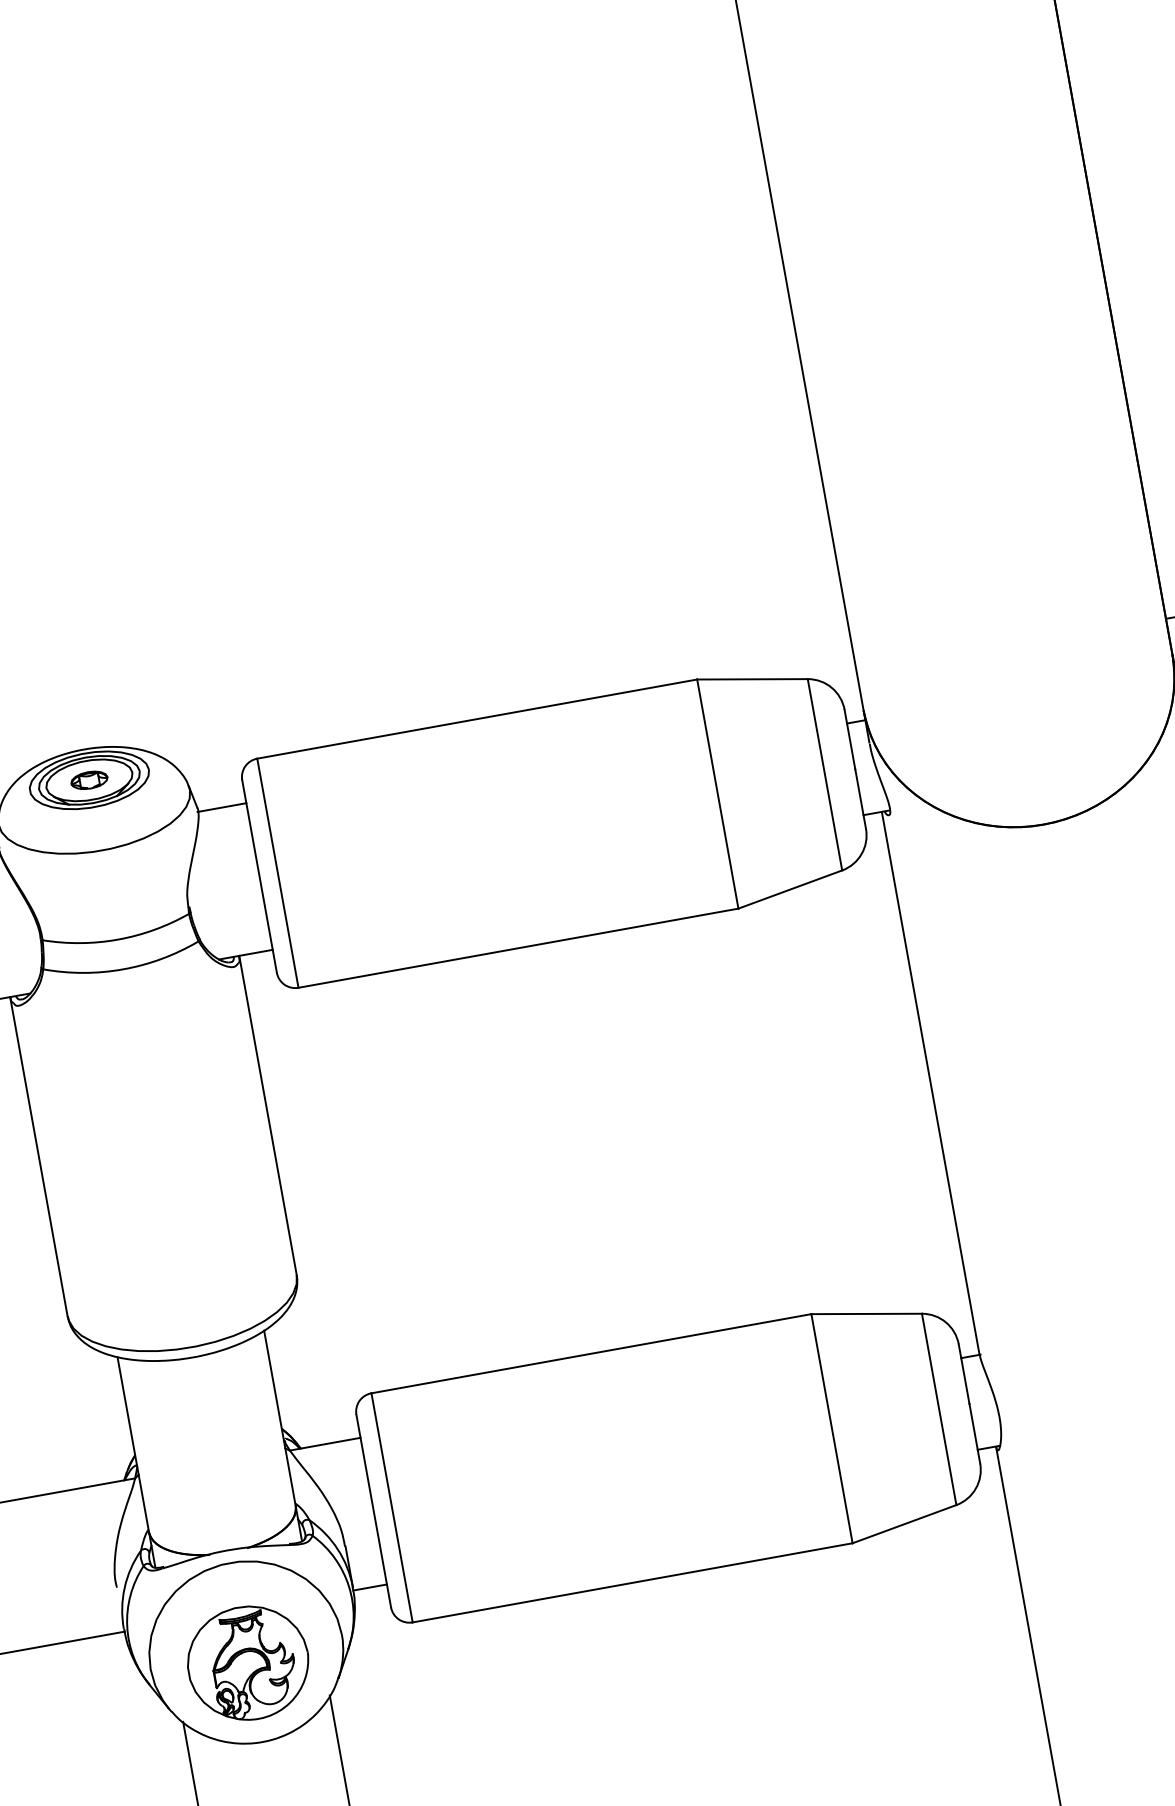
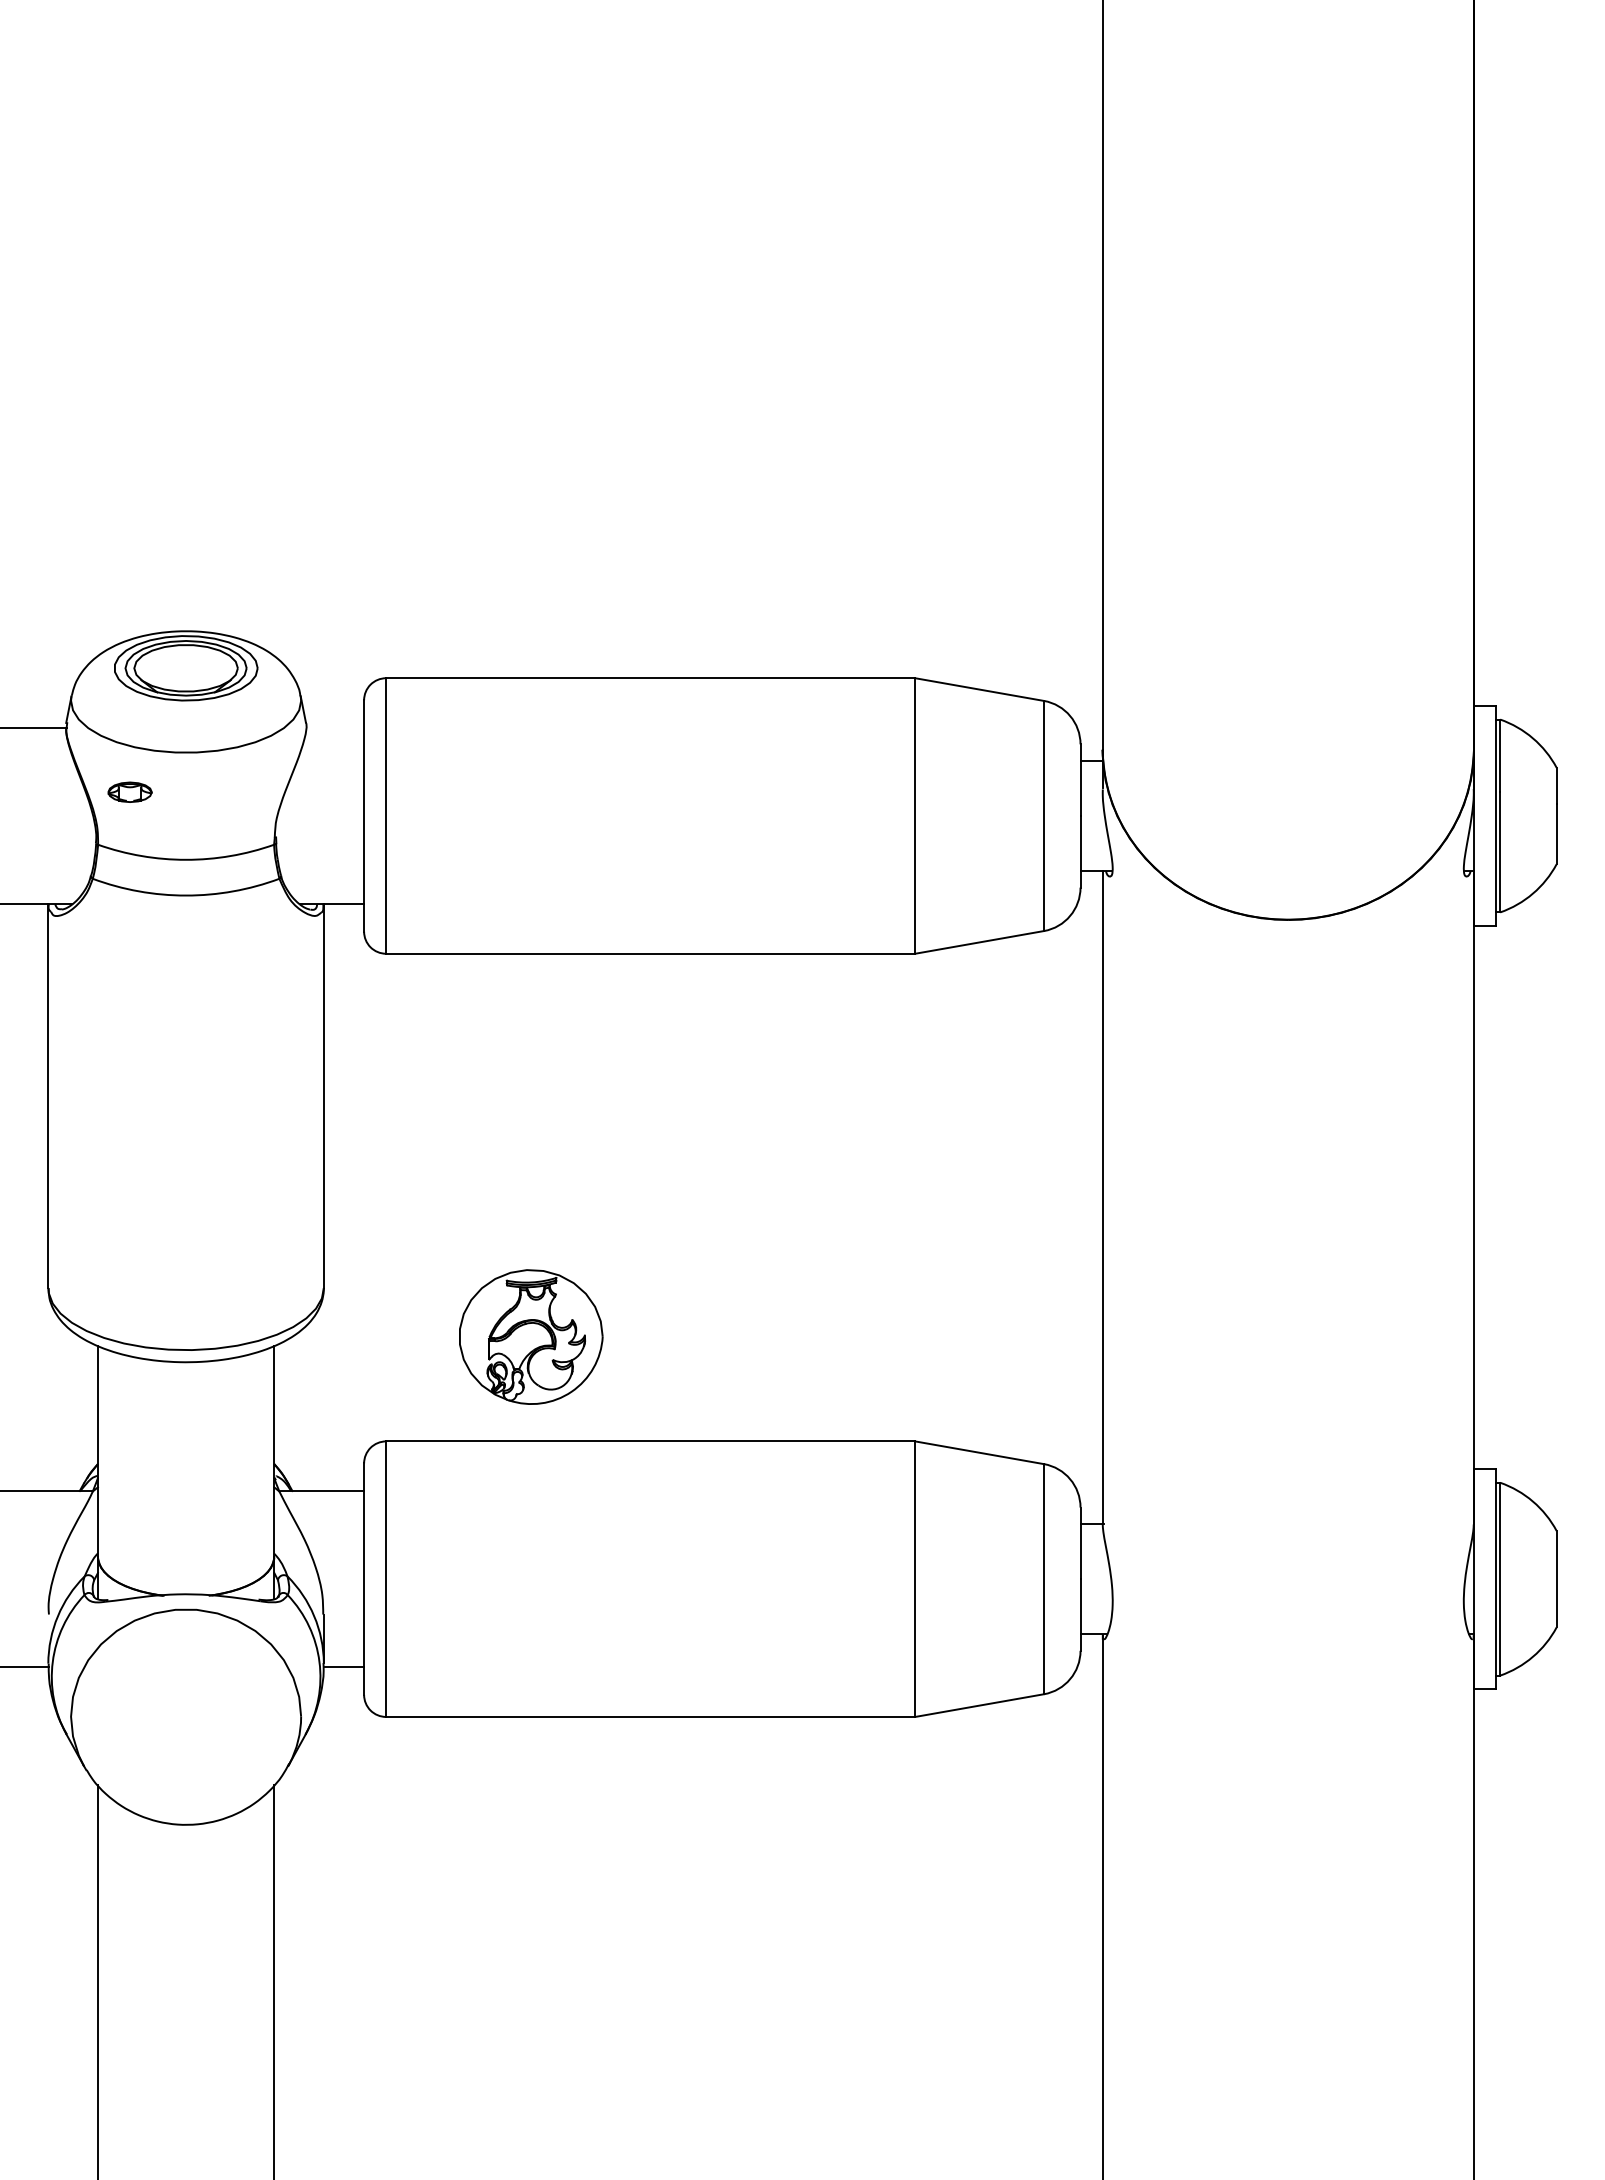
part: (88, 779) -> (129, 791), moved
line: (221, 807) -> (334, 727), removed
part: (248, 1662) -> (531, 1336), moved

